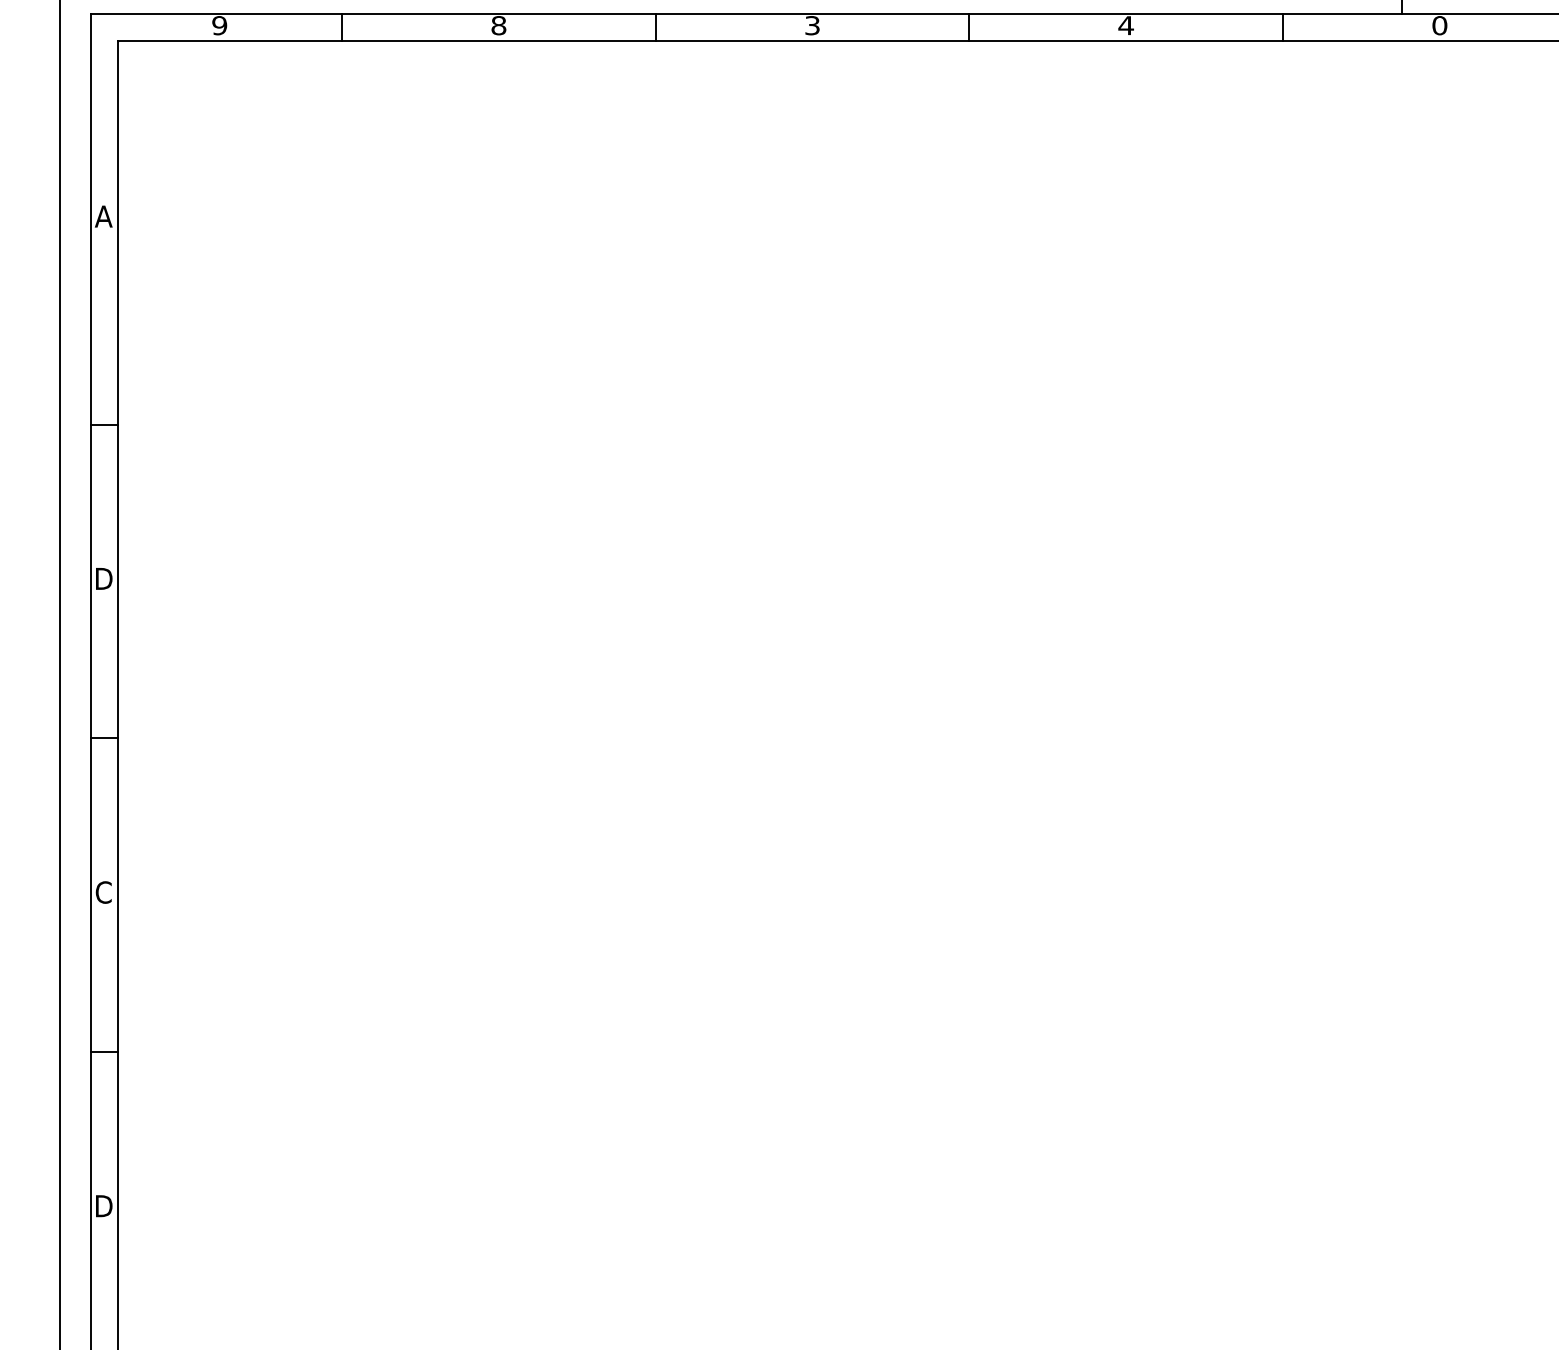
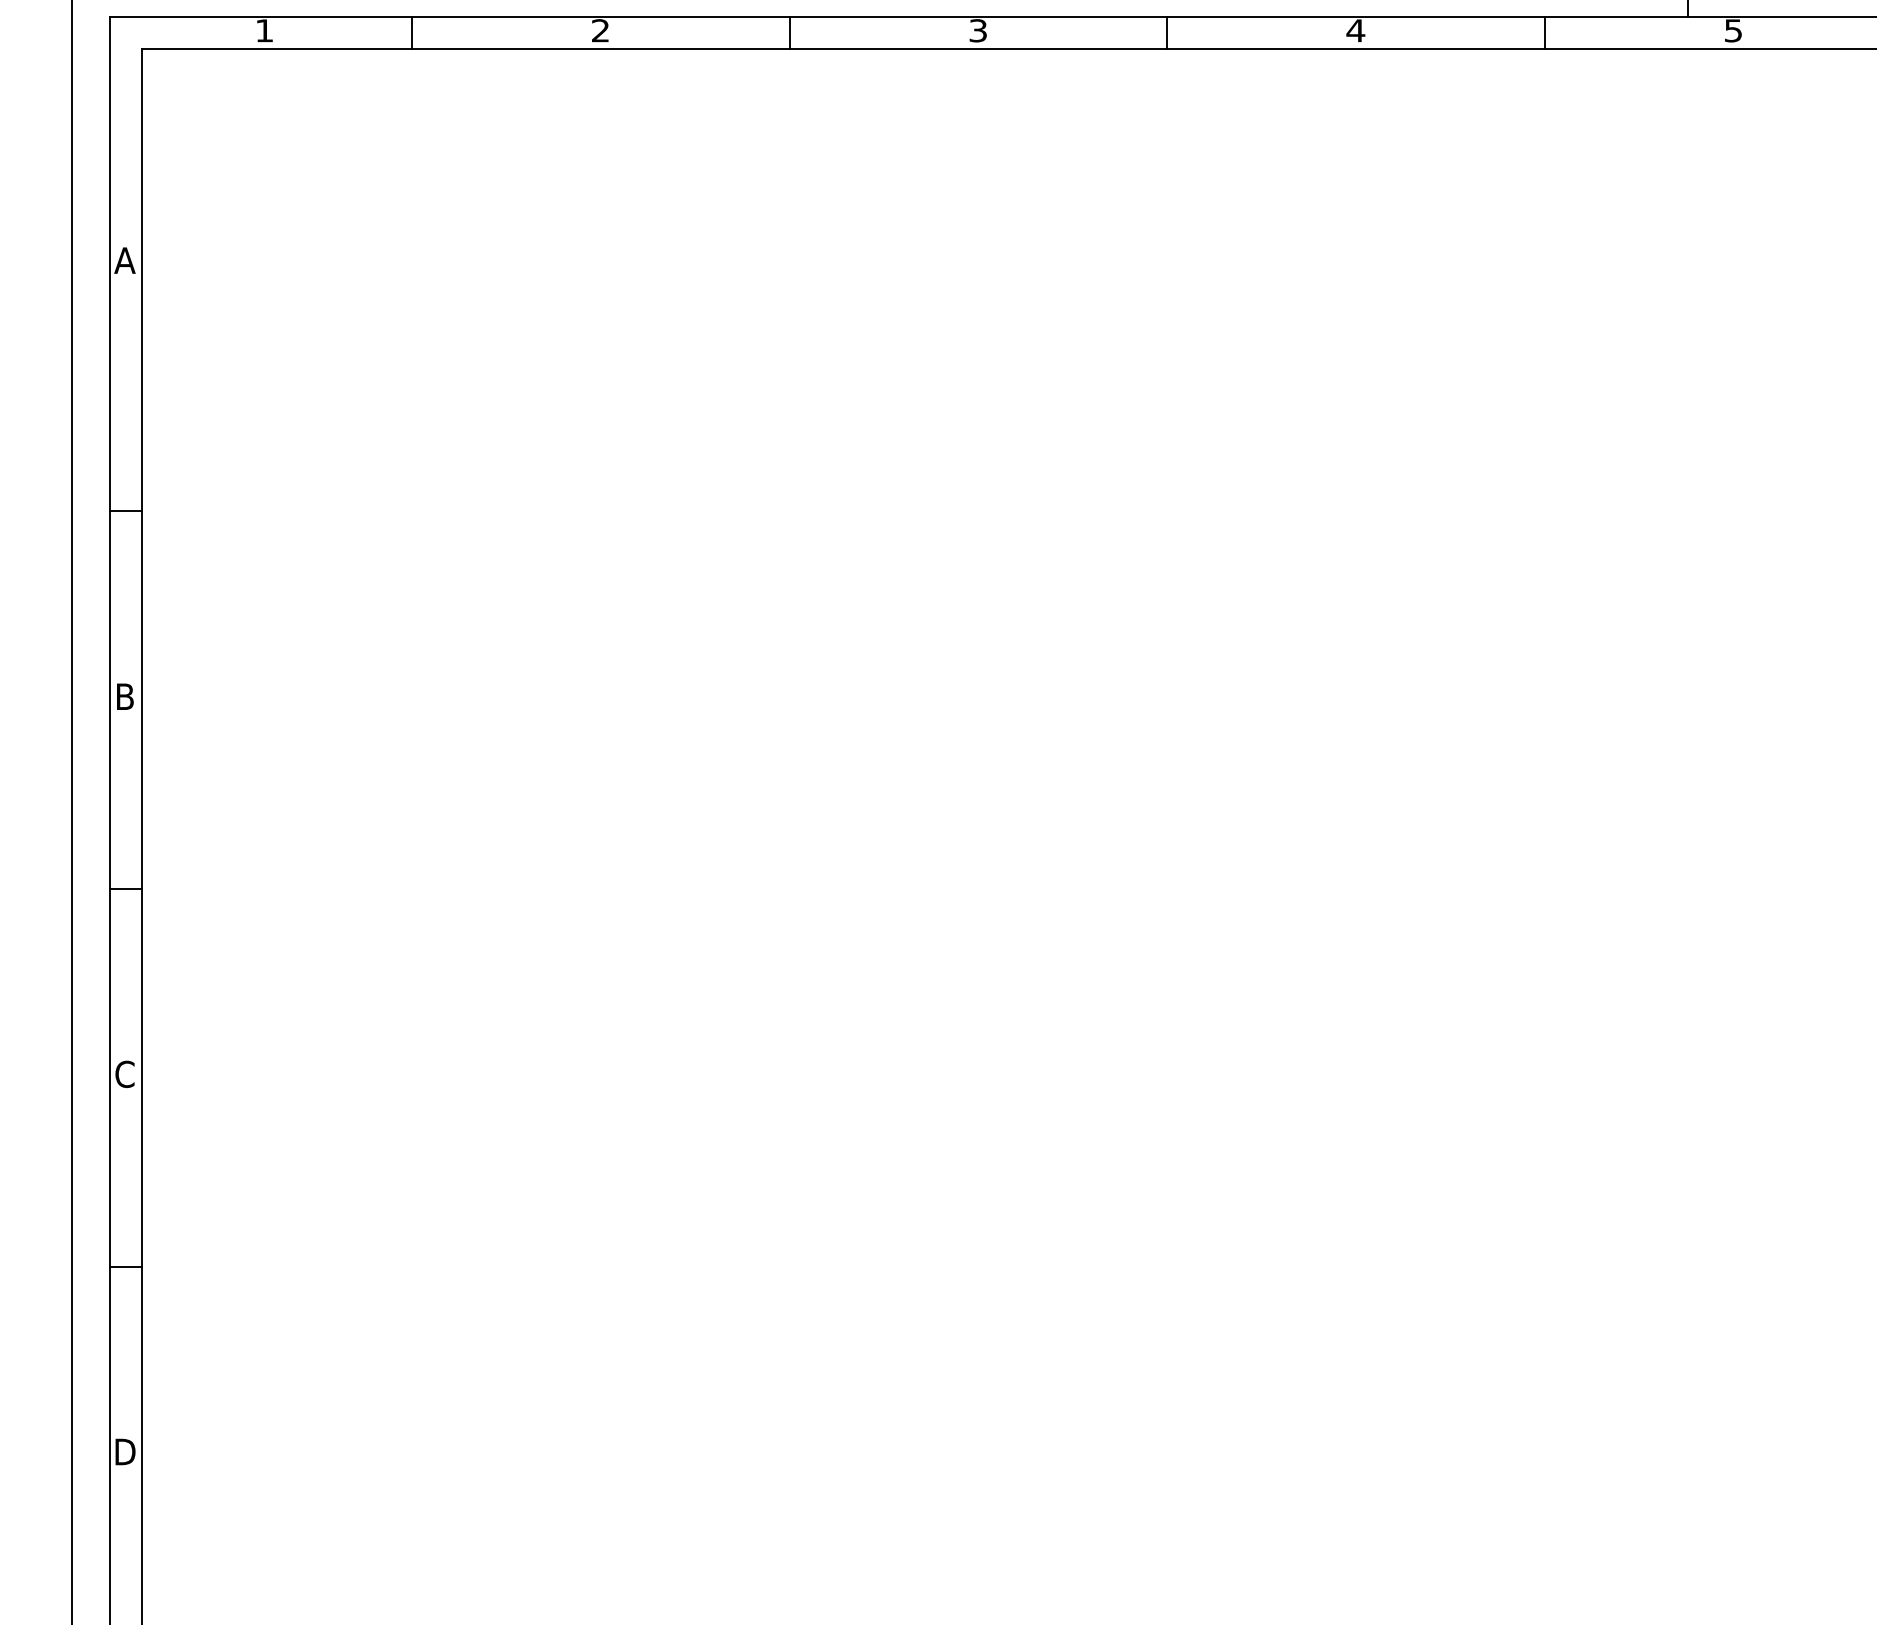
text: (219, 25) -> (264, 30), 9 -> 1
text: (498, 25) -> (600, 30), 8 -> 2
text: (1439, 25) -> (1733, 30), 0 -> 5
text: (104, 578) -> (125, 696), D -> B

